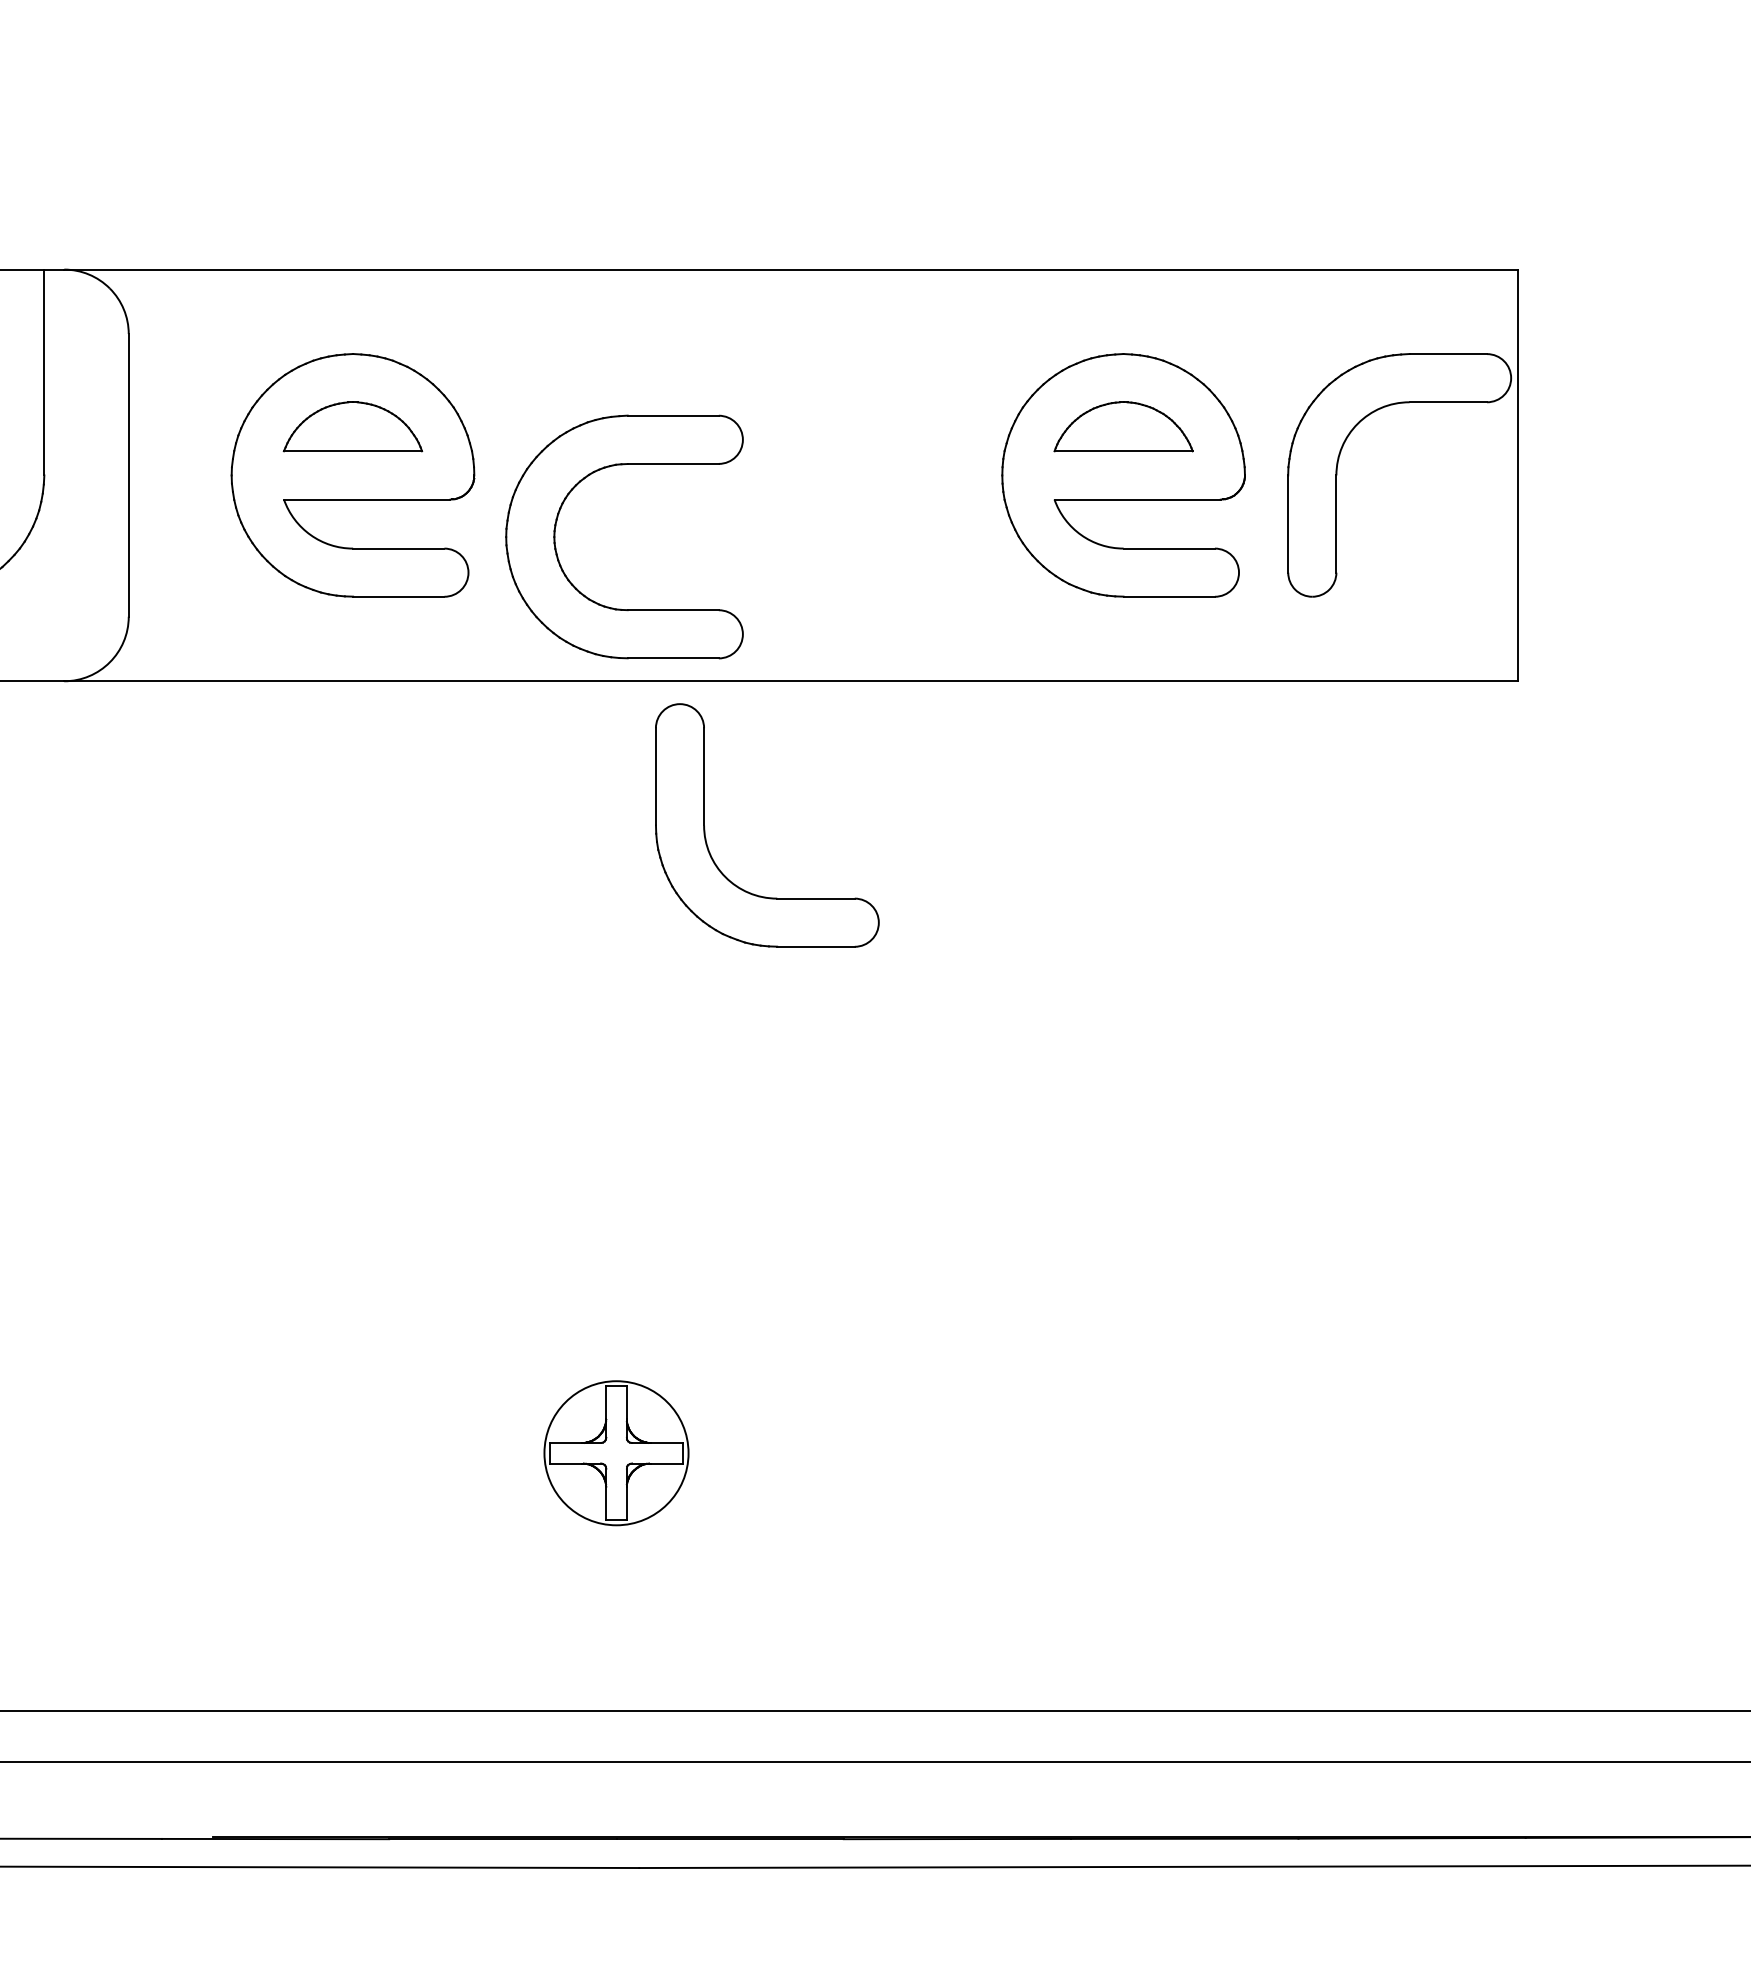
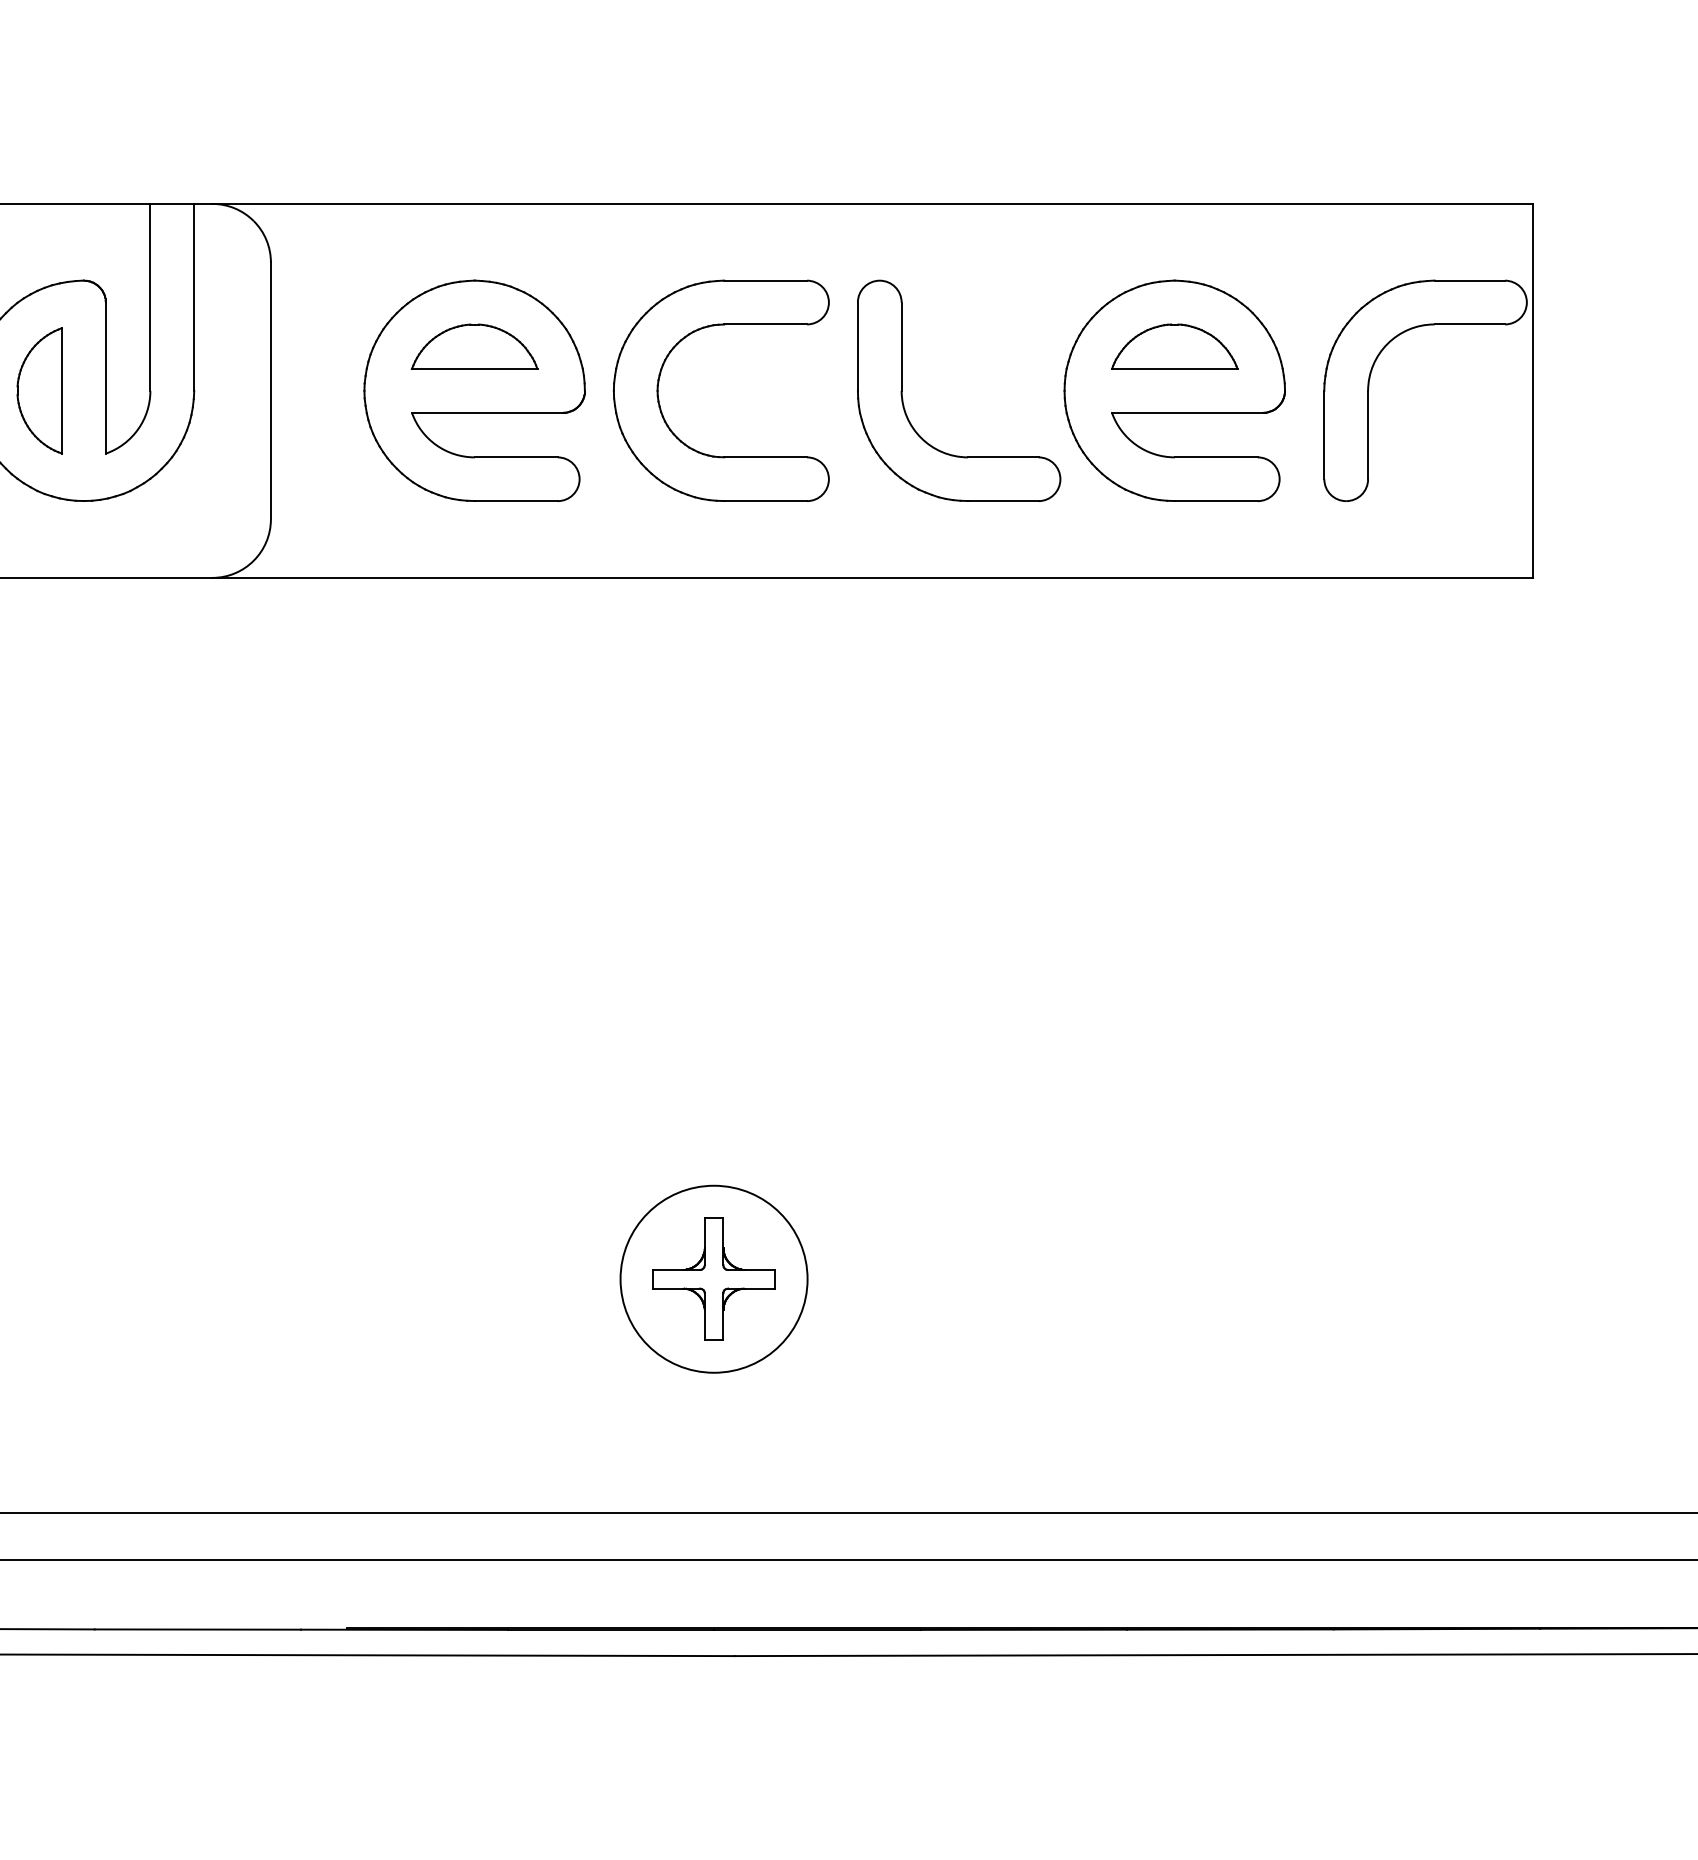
part: (557, 522) -> (660, 377), moved
part: (706, 834) -> (903, 399), moved
circle: (615, 1452) -> (713, 1278), size x1.43

